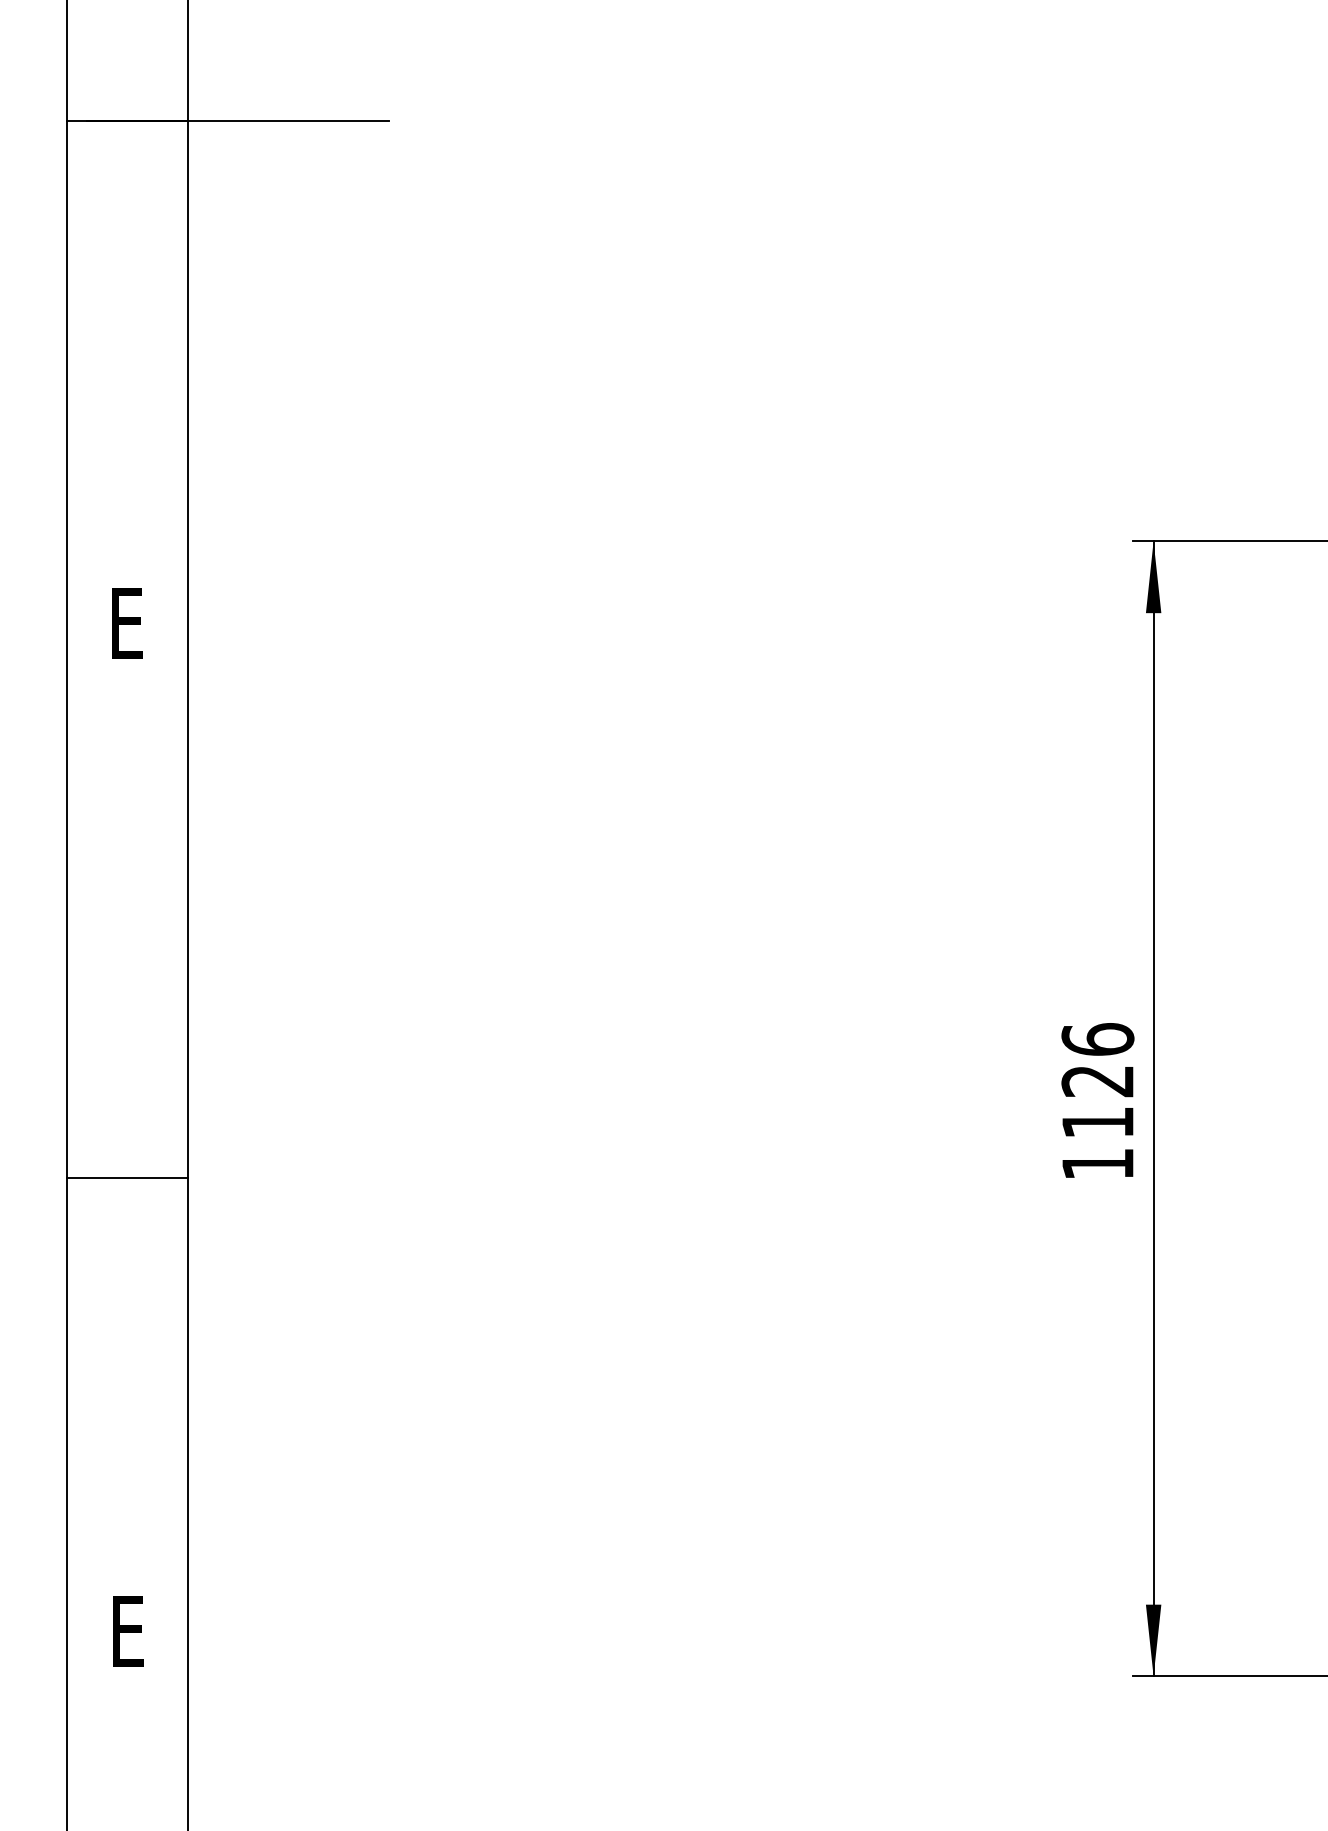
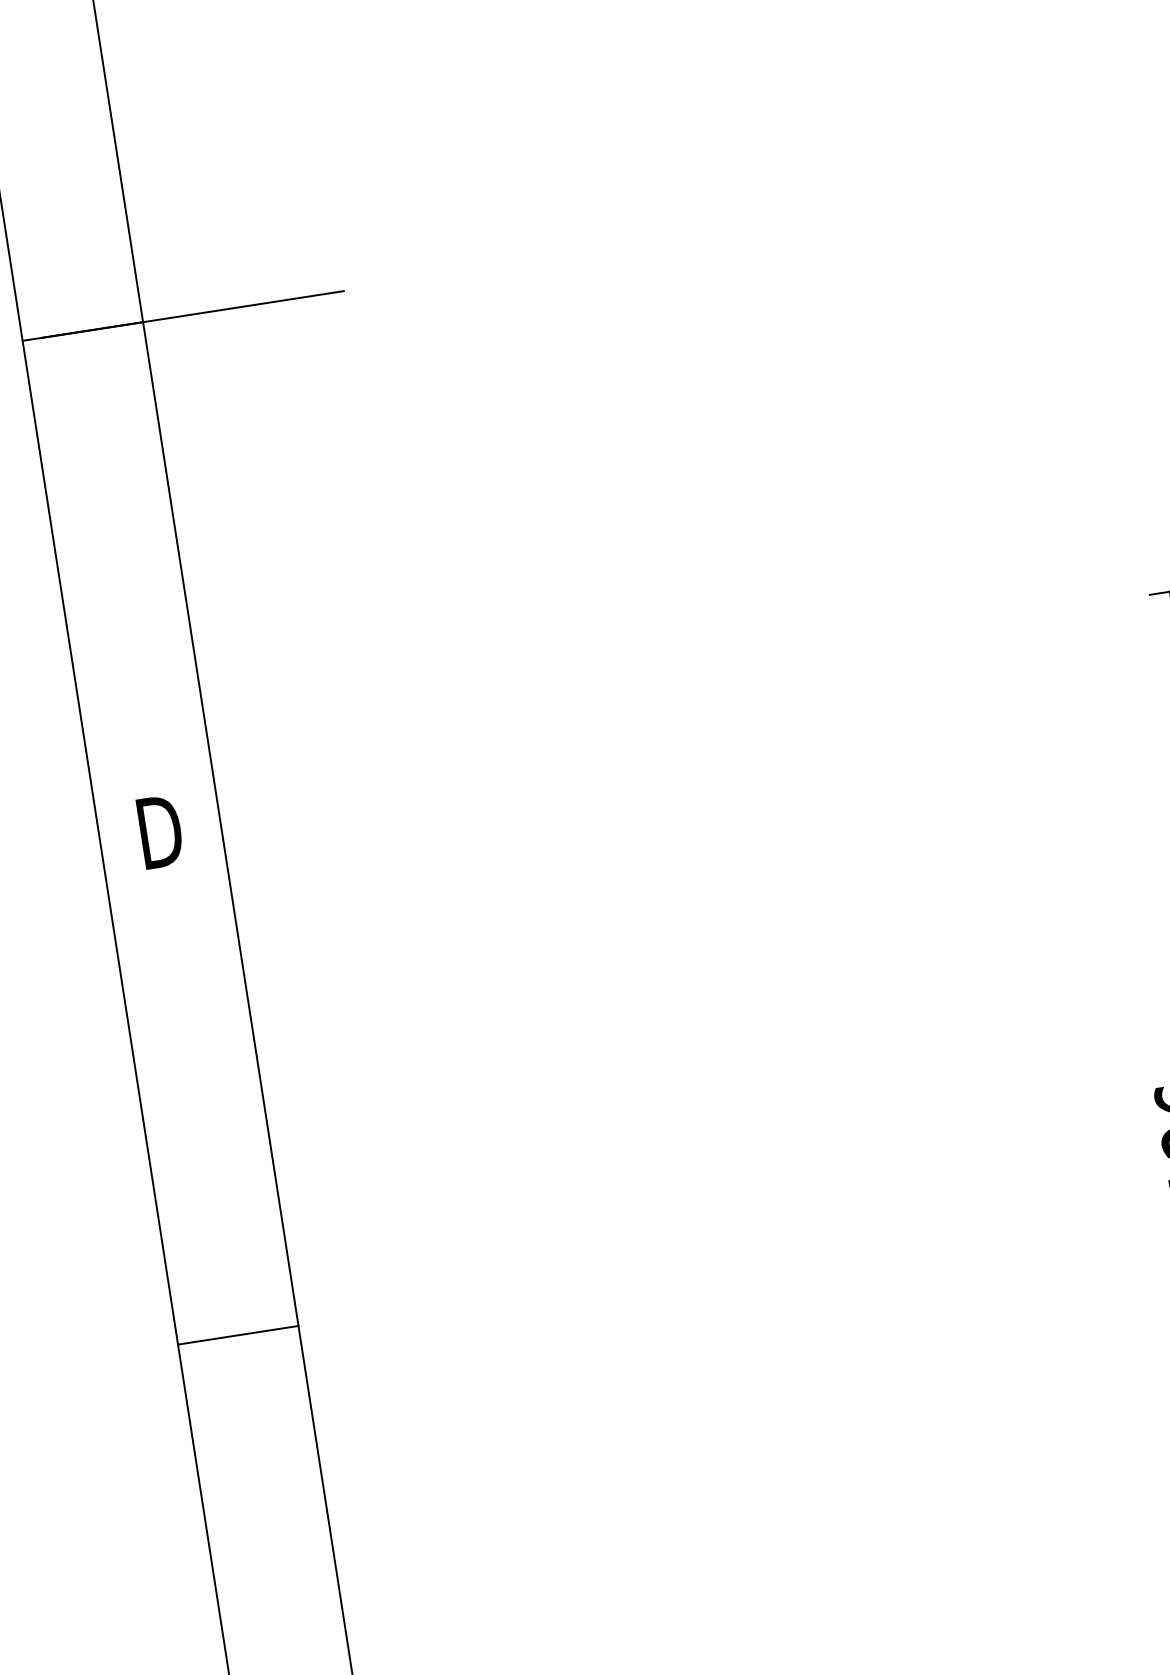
text: (127, 623) -> (160, 831), E -> D
line: (126, 1178) -> (237, 1335), moved

